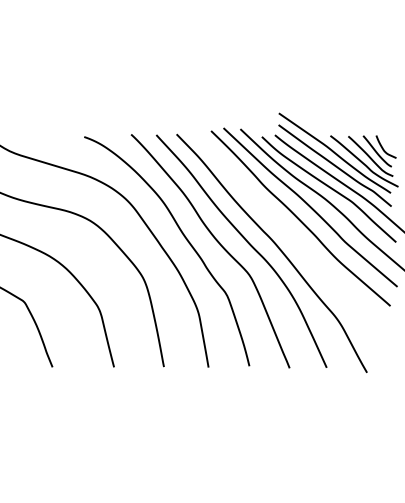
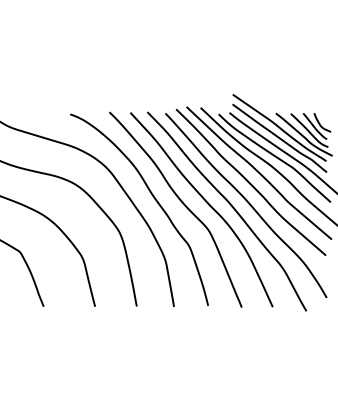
curve: (296, 242) -> (247, 202), added

